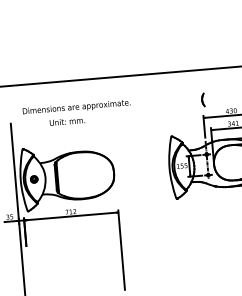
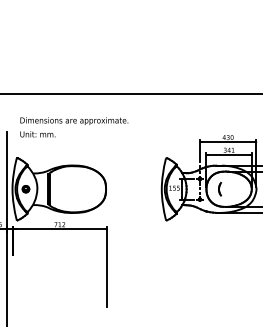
part: (203, 99) -> (220, 188), moved
text: (67, 121) -> (37, 134), moved

